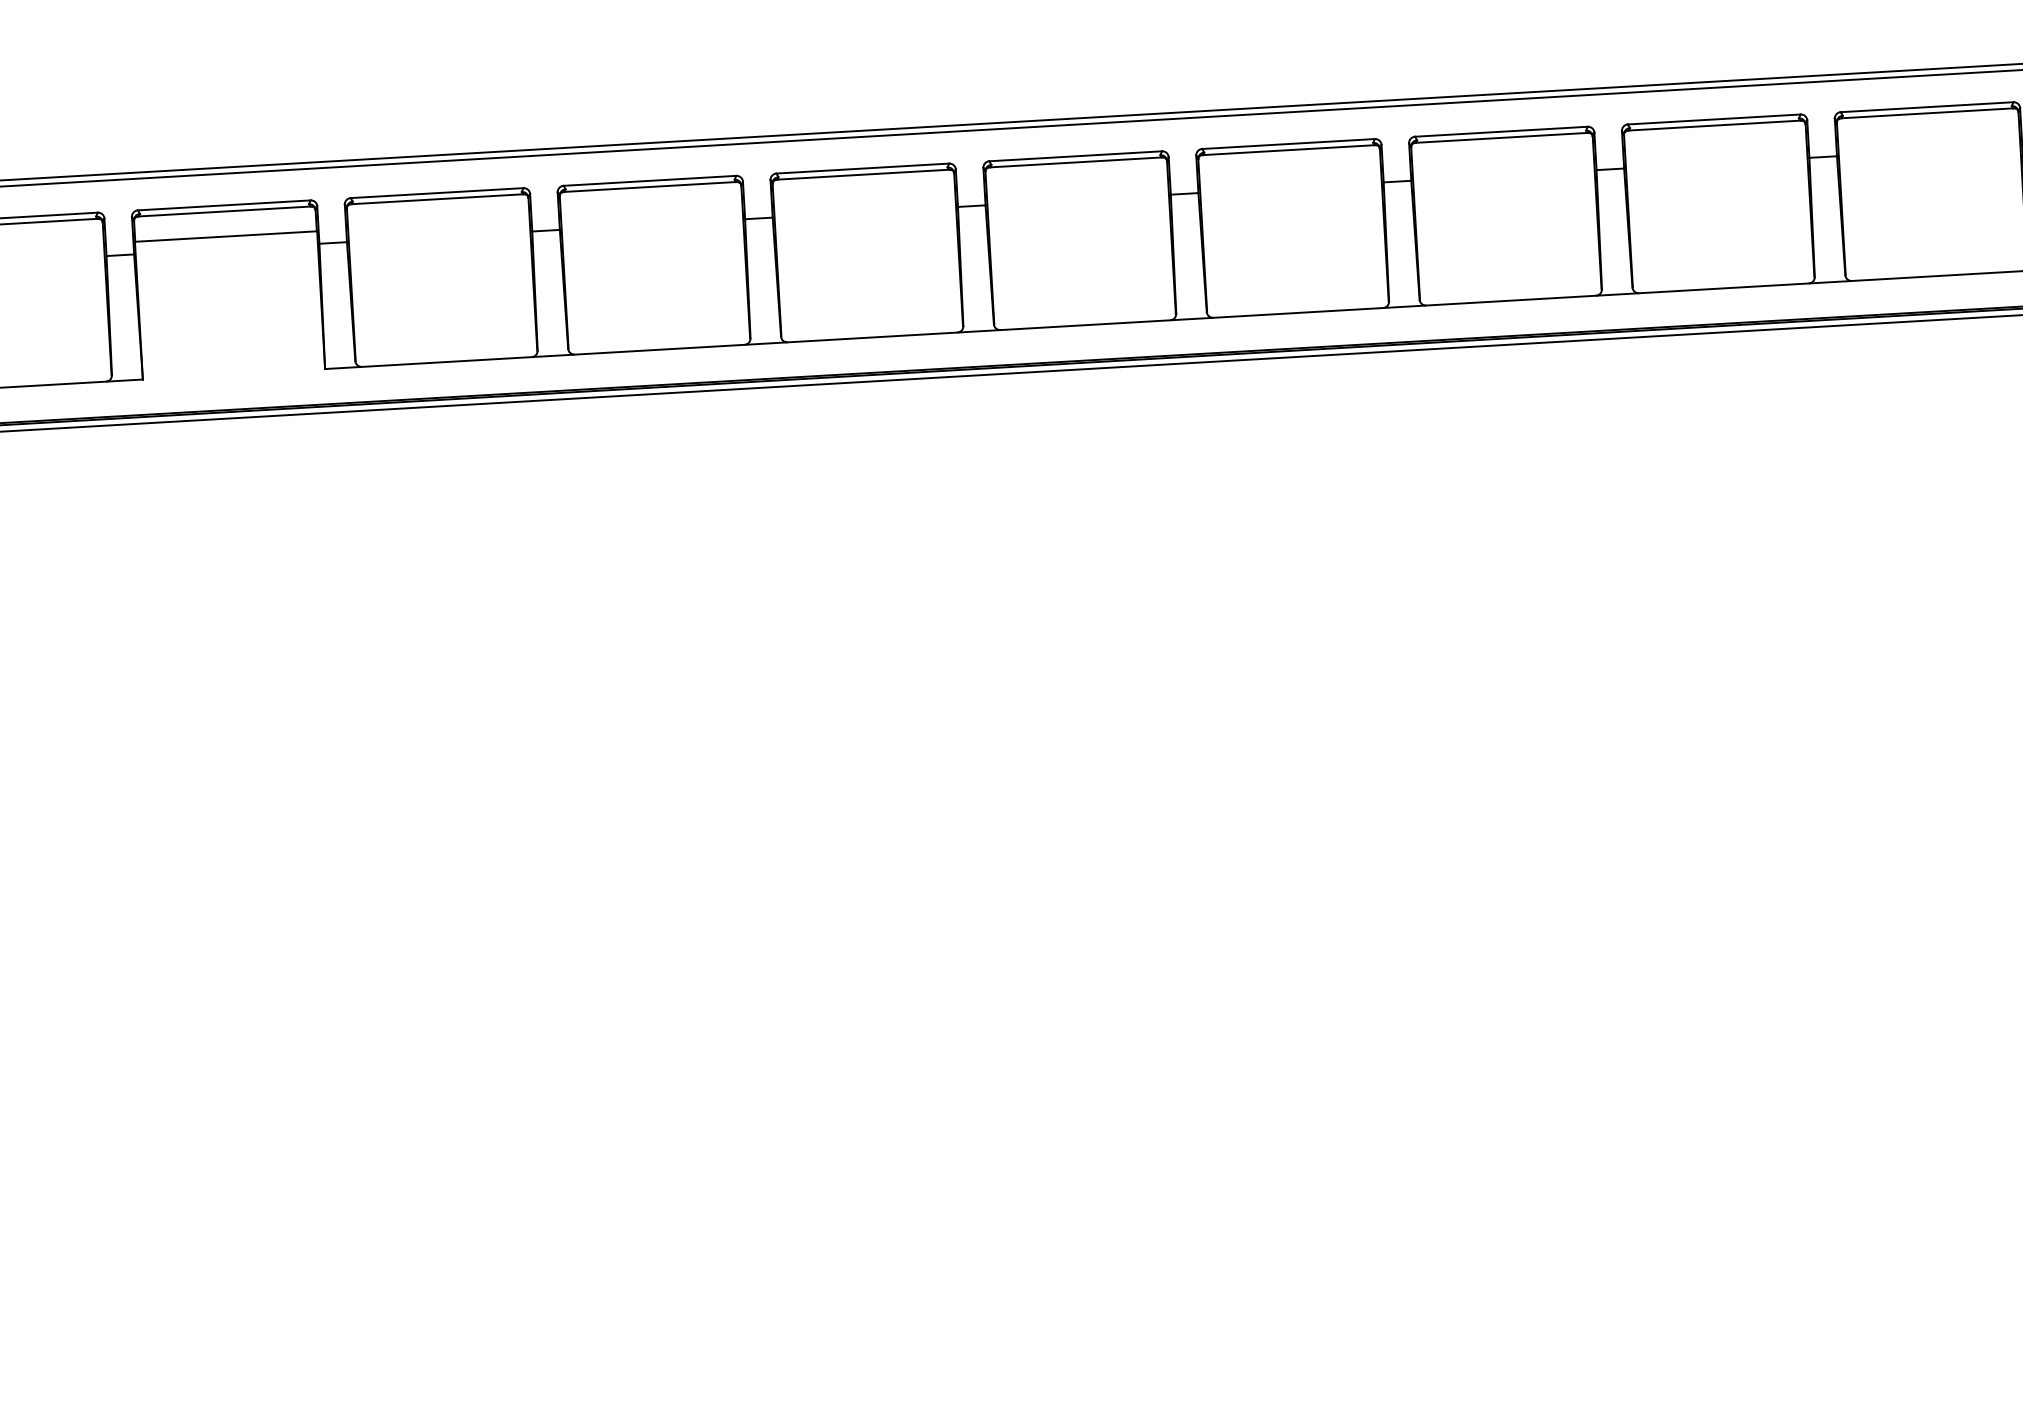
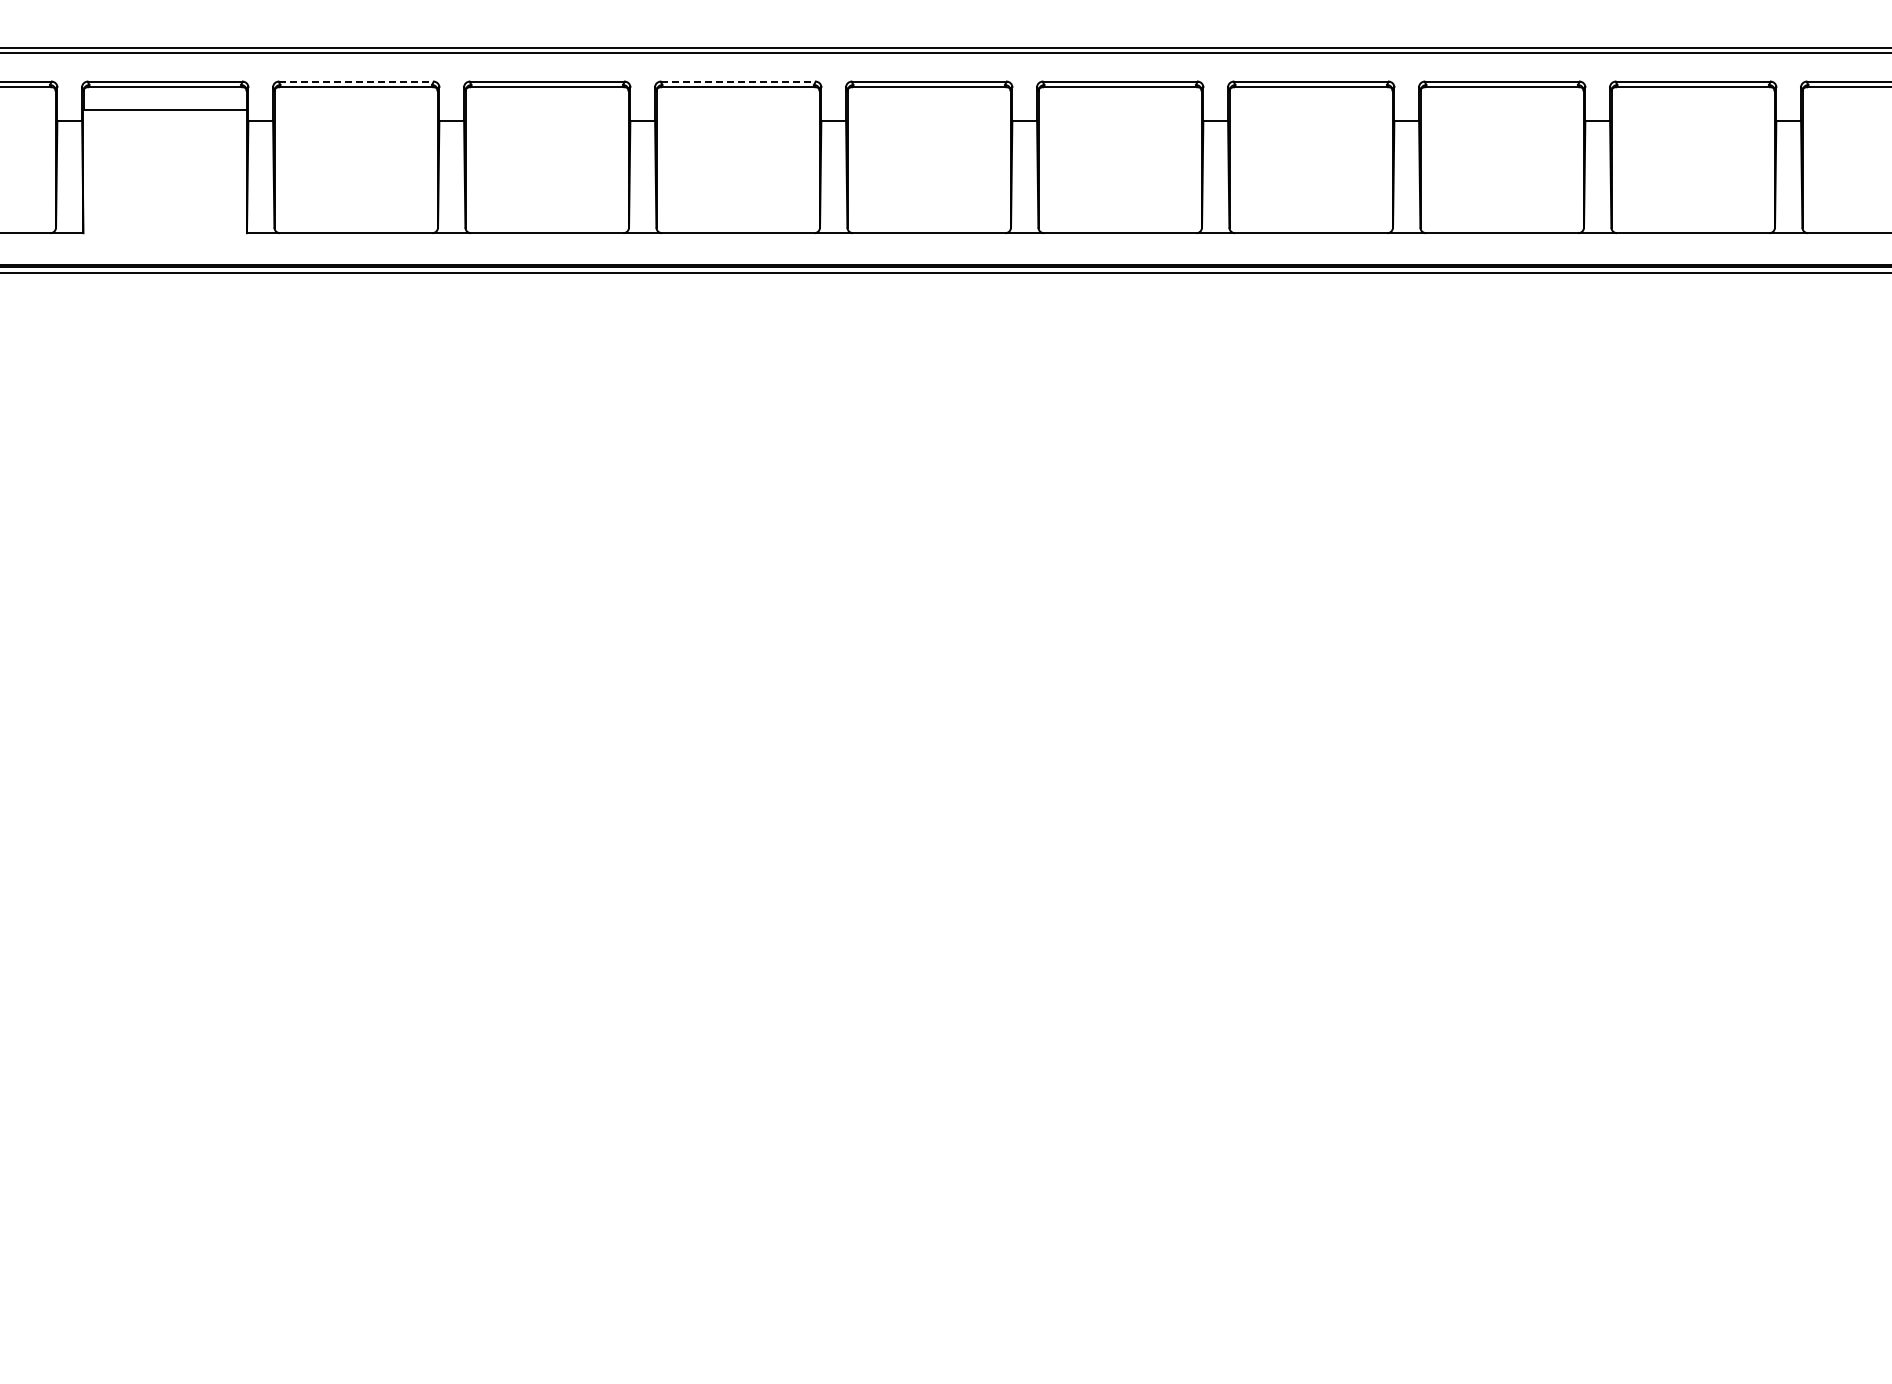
line: (863, 168) -> (738, 81), solid -> dashed
line: (437, 192) -> (356, 81), solid -> dashed

